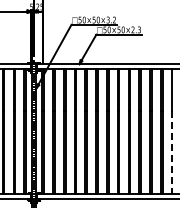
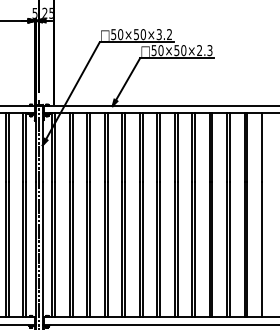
line: (171, 152) -> (262, 249), dashed -> solid

